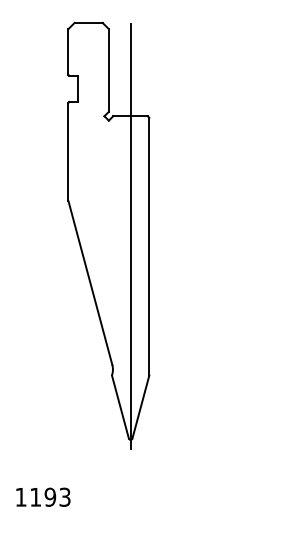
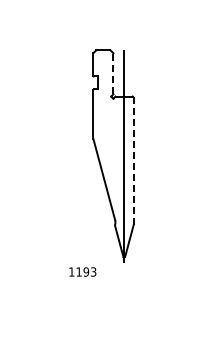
line: (108, 69) -> (113, 73), solid -> dashed
line: (149, 244) -> (133, 160), solid -> dashed
text: (42, 496) -> (82, 271), moved

